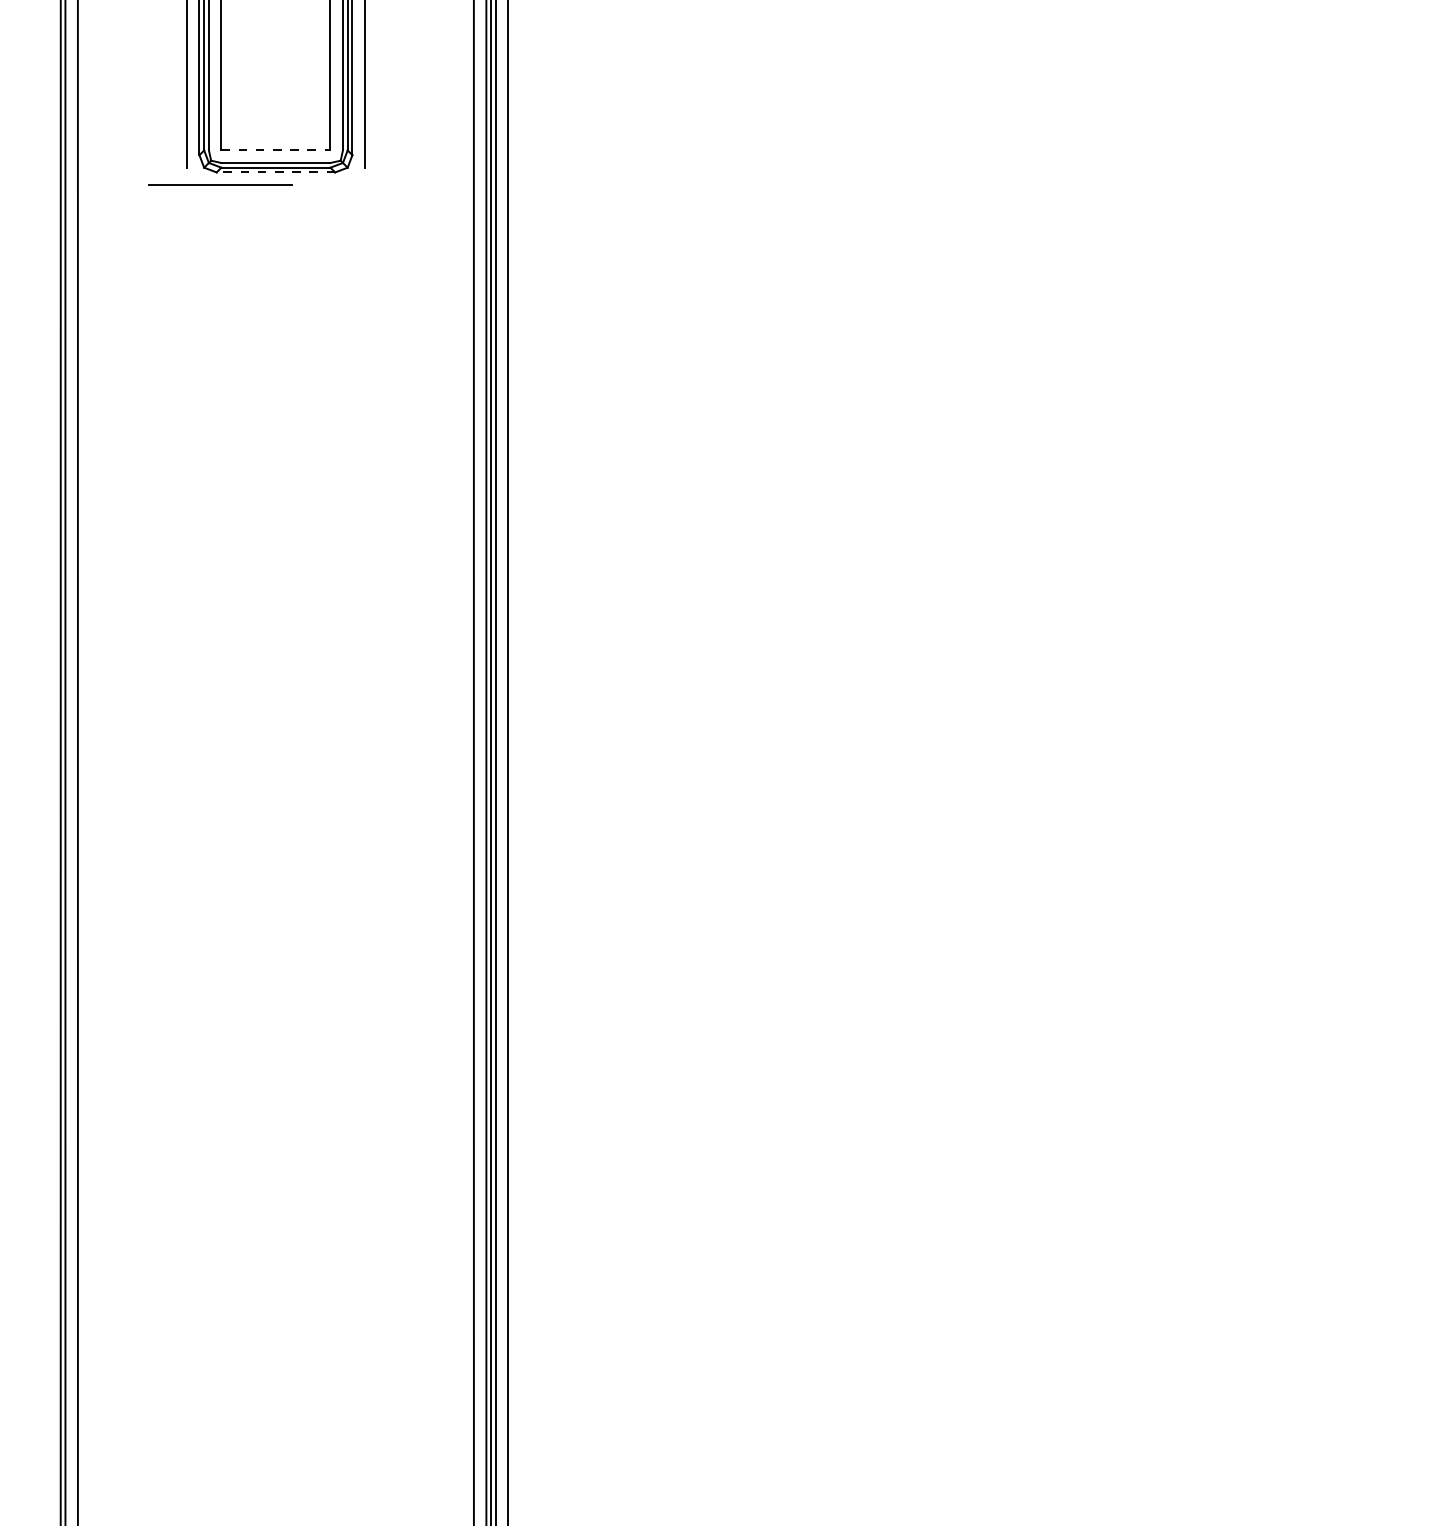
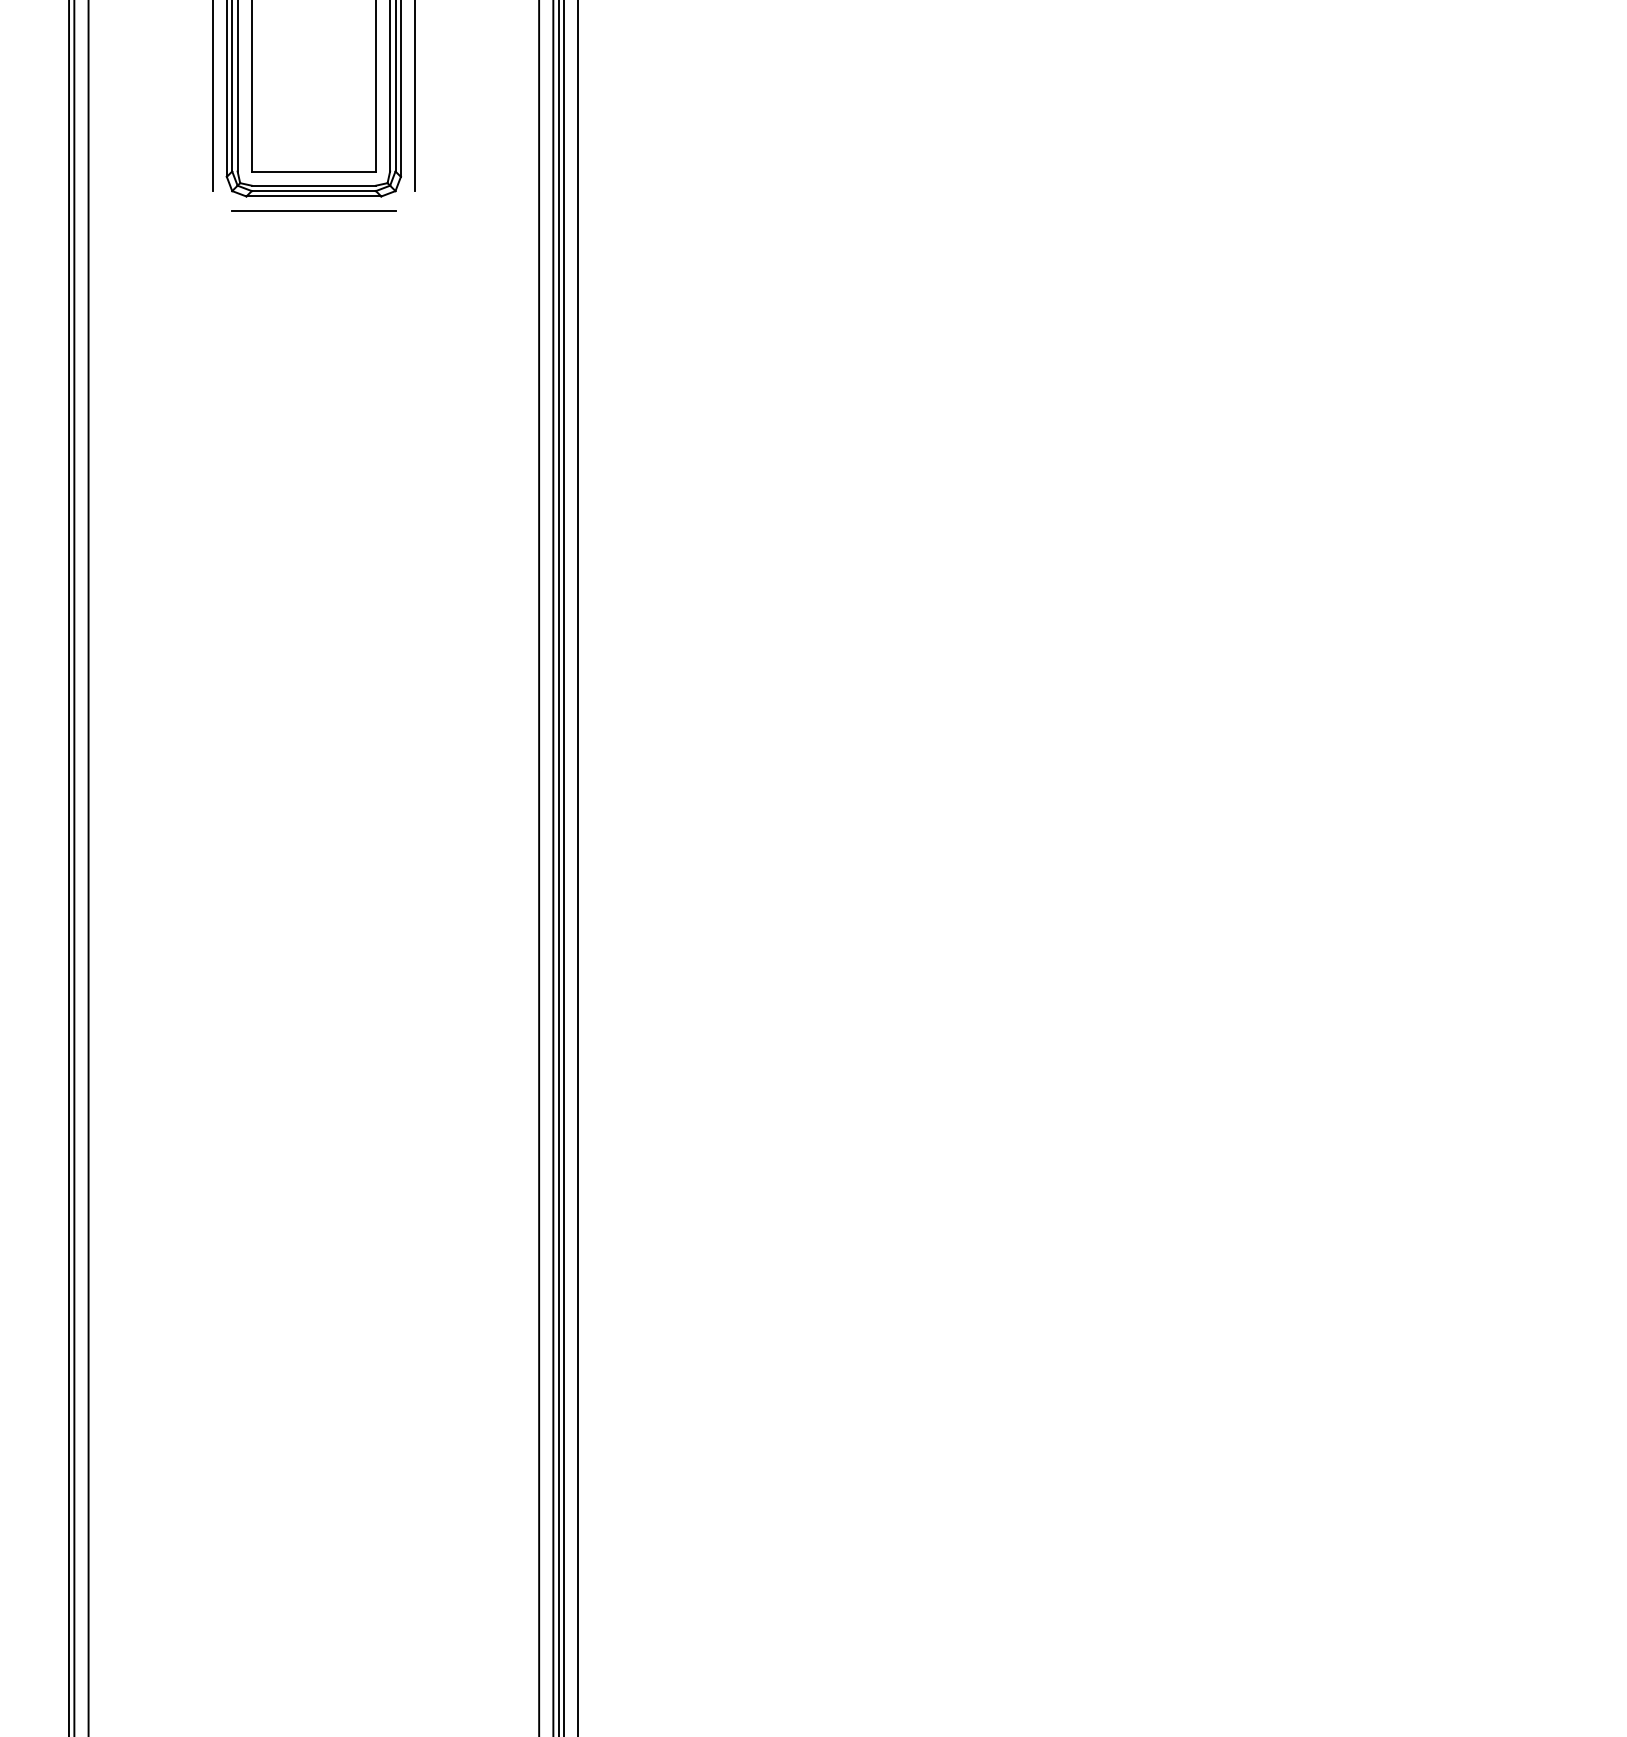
line: (276, 150) -> (314, 171), dashed -> solid
line: (275, 172) -> (313, 196), dashed -> solid
line: (220, 184) -> (313, 210), moved

